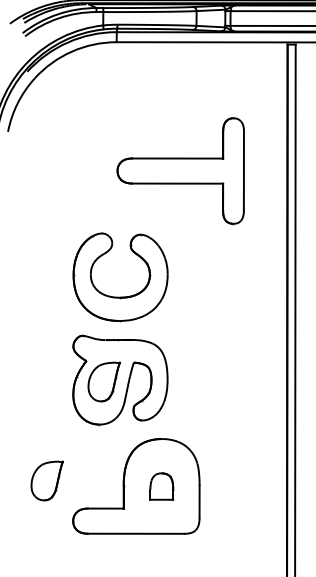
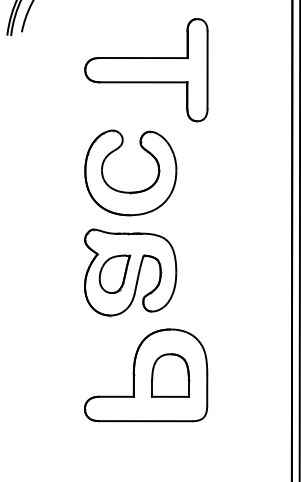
part: (180, 171) -> (146, 70), moved
part: (46, 480) -> (59, 369), removed
part: (161, 486) -> (170, 375), size x1.67

